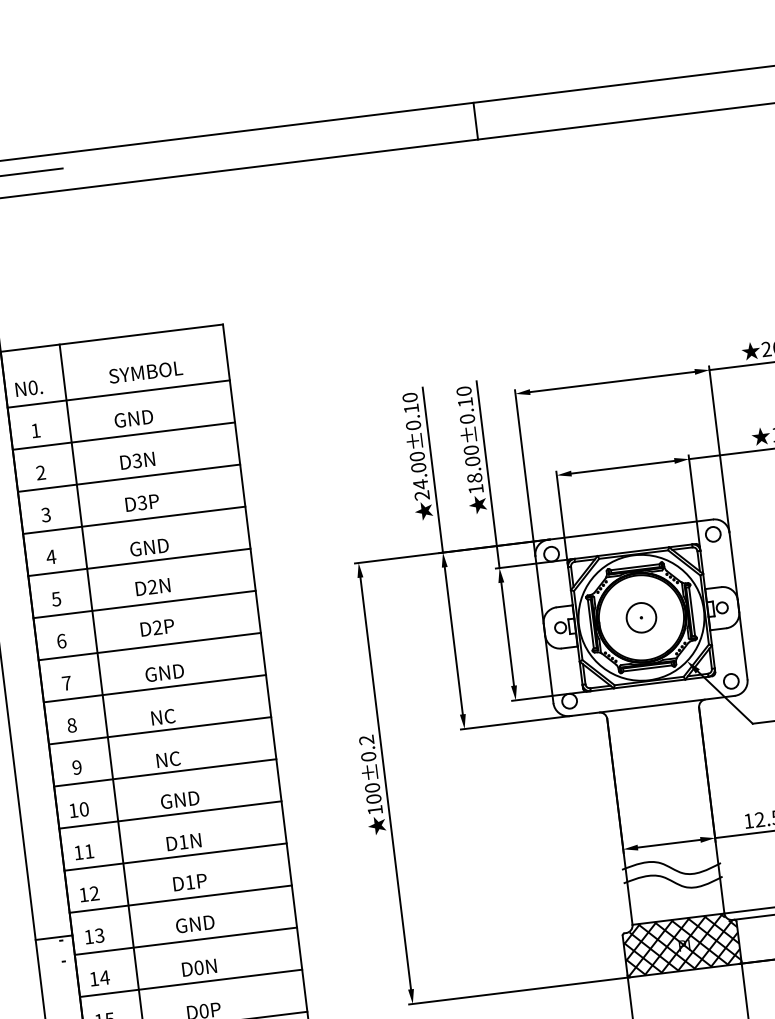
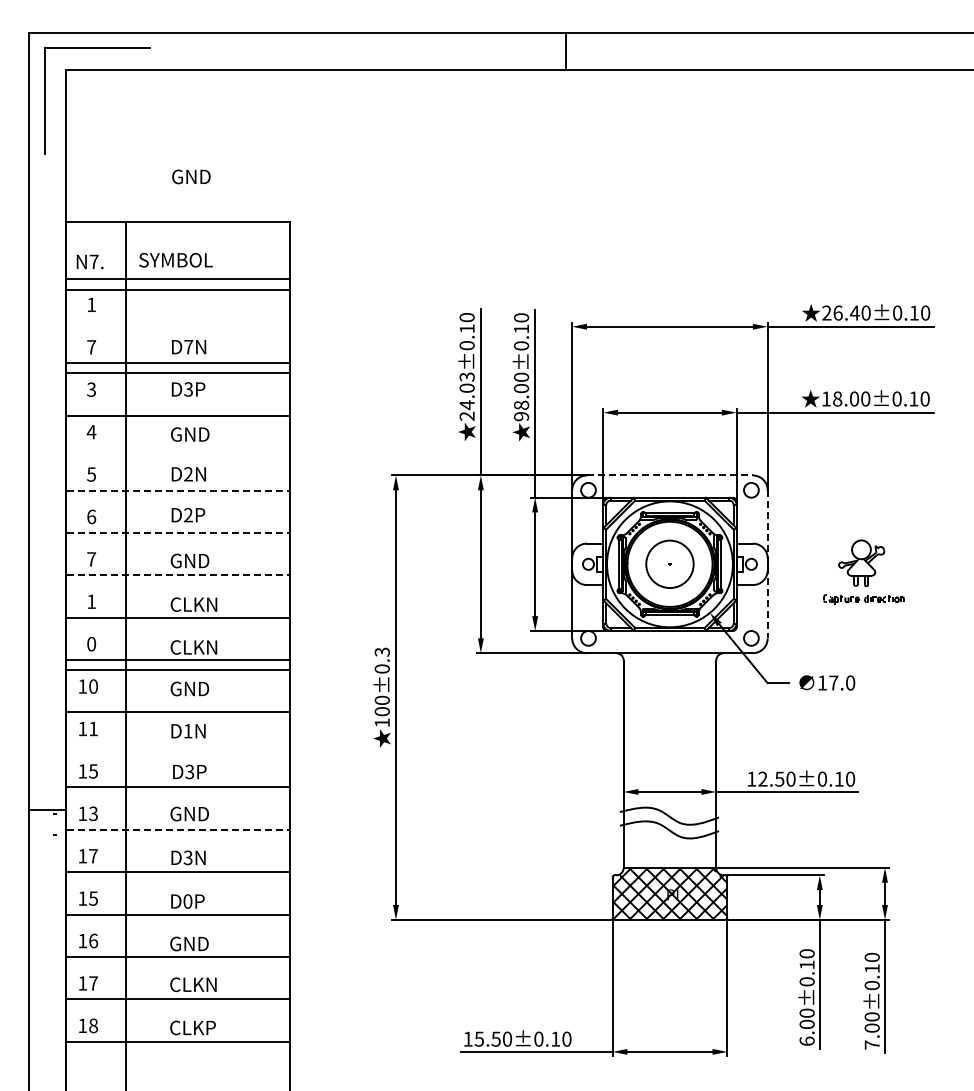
text: (145, 372) -> (175, 260), moved
text: (32, 387) -> (93, 261), N0. -> N7.
text: (133, 418) -> (191, 176), moved
line: (123, 435) -> (178, 289), moved
text: (416, 456) -> (466, 376), 24.00±0.10 -> 24.03±0.10
text: (137, 460) -> (188, 346), D3N -> D7N
text: (40, 473) -> (91, 347), 2 -> 7
text: (476, 489) -> (521, 416), 18.00±0.10 -> 98.00±0.10
line: (134, 520) -> (178, 372), moved
line: (630, 529) -> (669, 475), solid -> dashed
line: (139, 562) -> (178, 416), moved
line: (144, 604) -> (178, 490), solid -> dashed
line: (738, 606) -> (767, 564), solid -> dashed
circle: (641, 618) -> (669, 564), size x1.6
line: (149, 646) -> (178, 532), solid -> dashed
line: (155, 688) -> (178, 575), solid -> dashed
text: (173, 715) -> (193, 604), NC -> CLKN
text: (71, 725) -> (91, 601), 8 -> 1
text: (366, 739) -> (382, 651), 100±0.2 -> 100±0.3
text: (178, 758) -> (193, 647), NC -> CLKN
text: (77, 767) -> (91, 644), 9 -> 0
line: (170, 814) -> (178, 669), moved
line: (175, 857) -> (178, 712), moved
text: (189, 881) -> (189, 771), D1P -> D3P
text: (94, 893) -> (93, 771), 12 -> 15
line: (185, 940) -> (178, 829), solid -> dashed
text: (198, 967) -> (187, 857), D0N -> D3N
text: (104, 978) -> (93, 856), 14 -> 17

